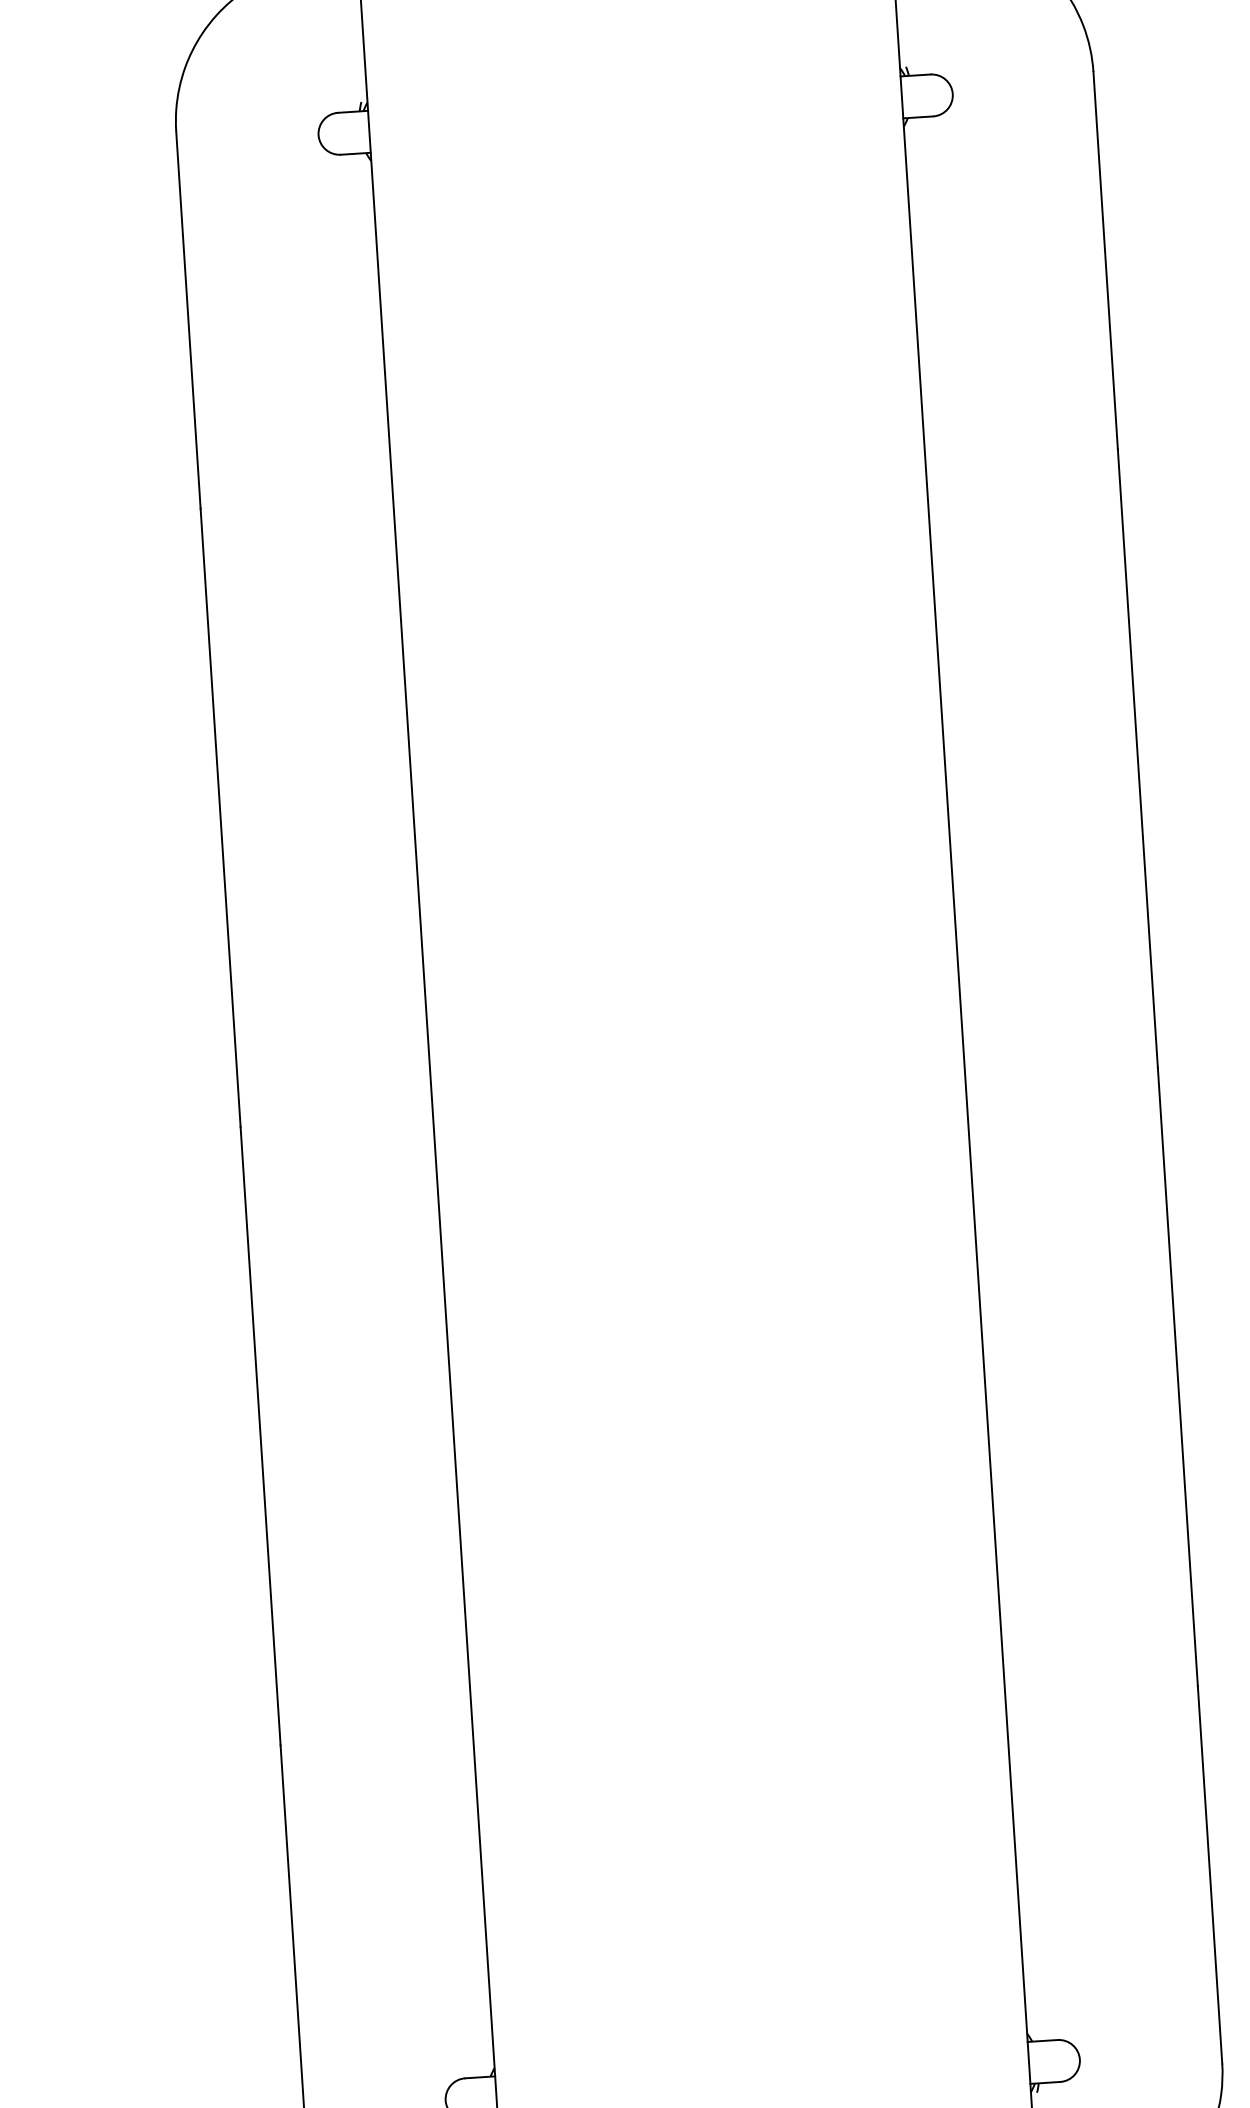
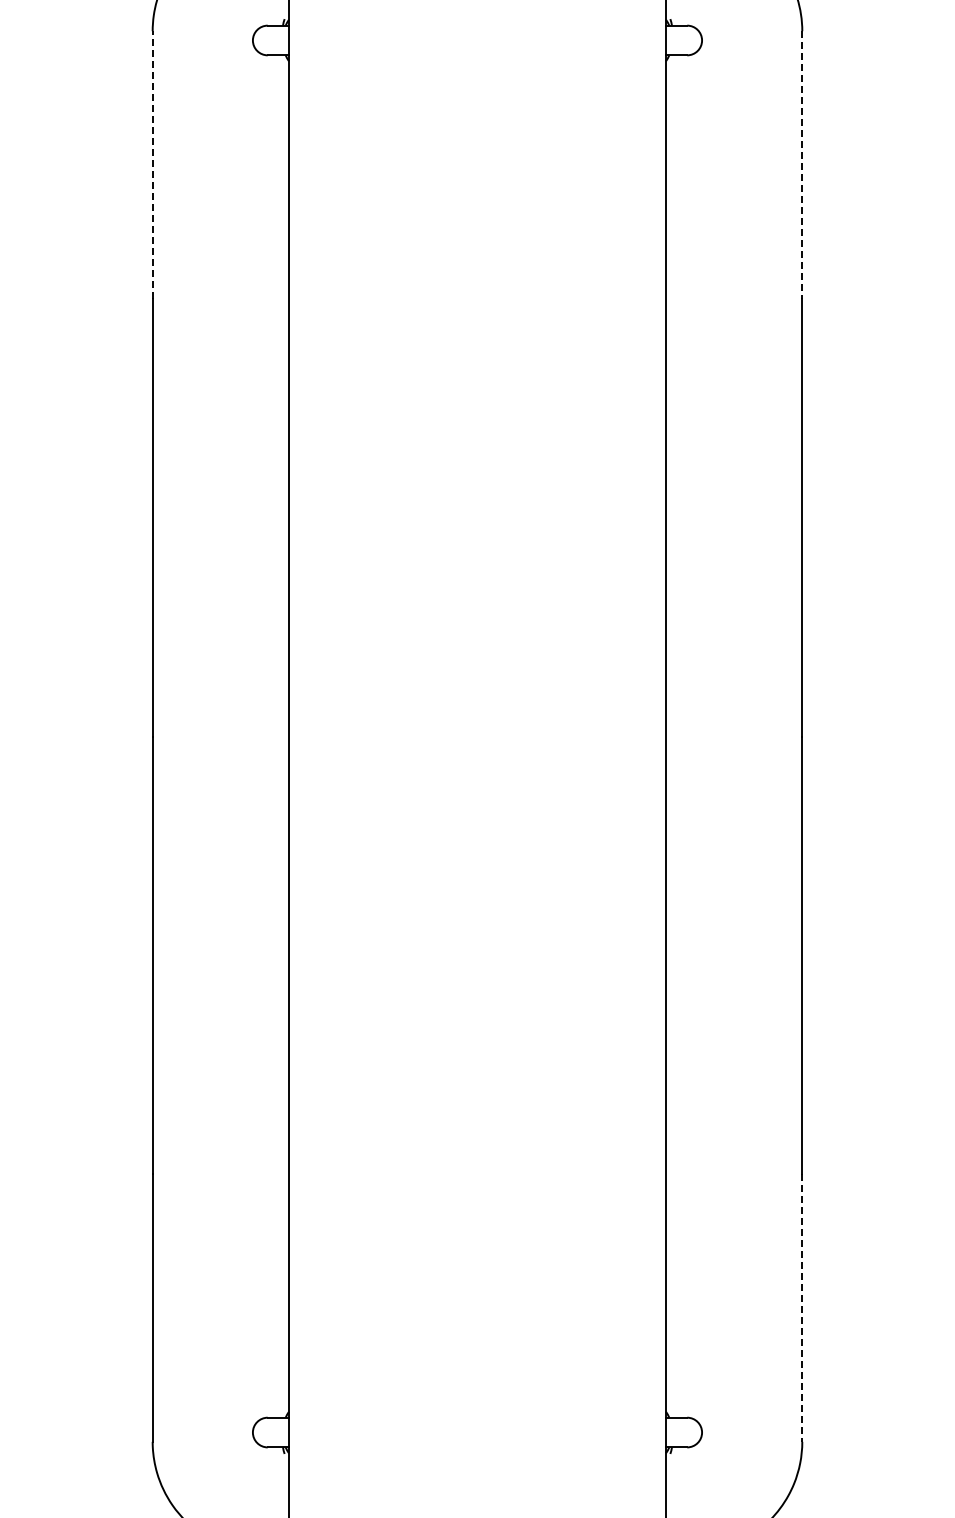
line: (1105, 260) -> (802, 164), solid -> dashed
line: (188, 319) -> (152, 164), solid -> dashed
line: (1210, 1875) -> (802, 1308), solid -> dashed

